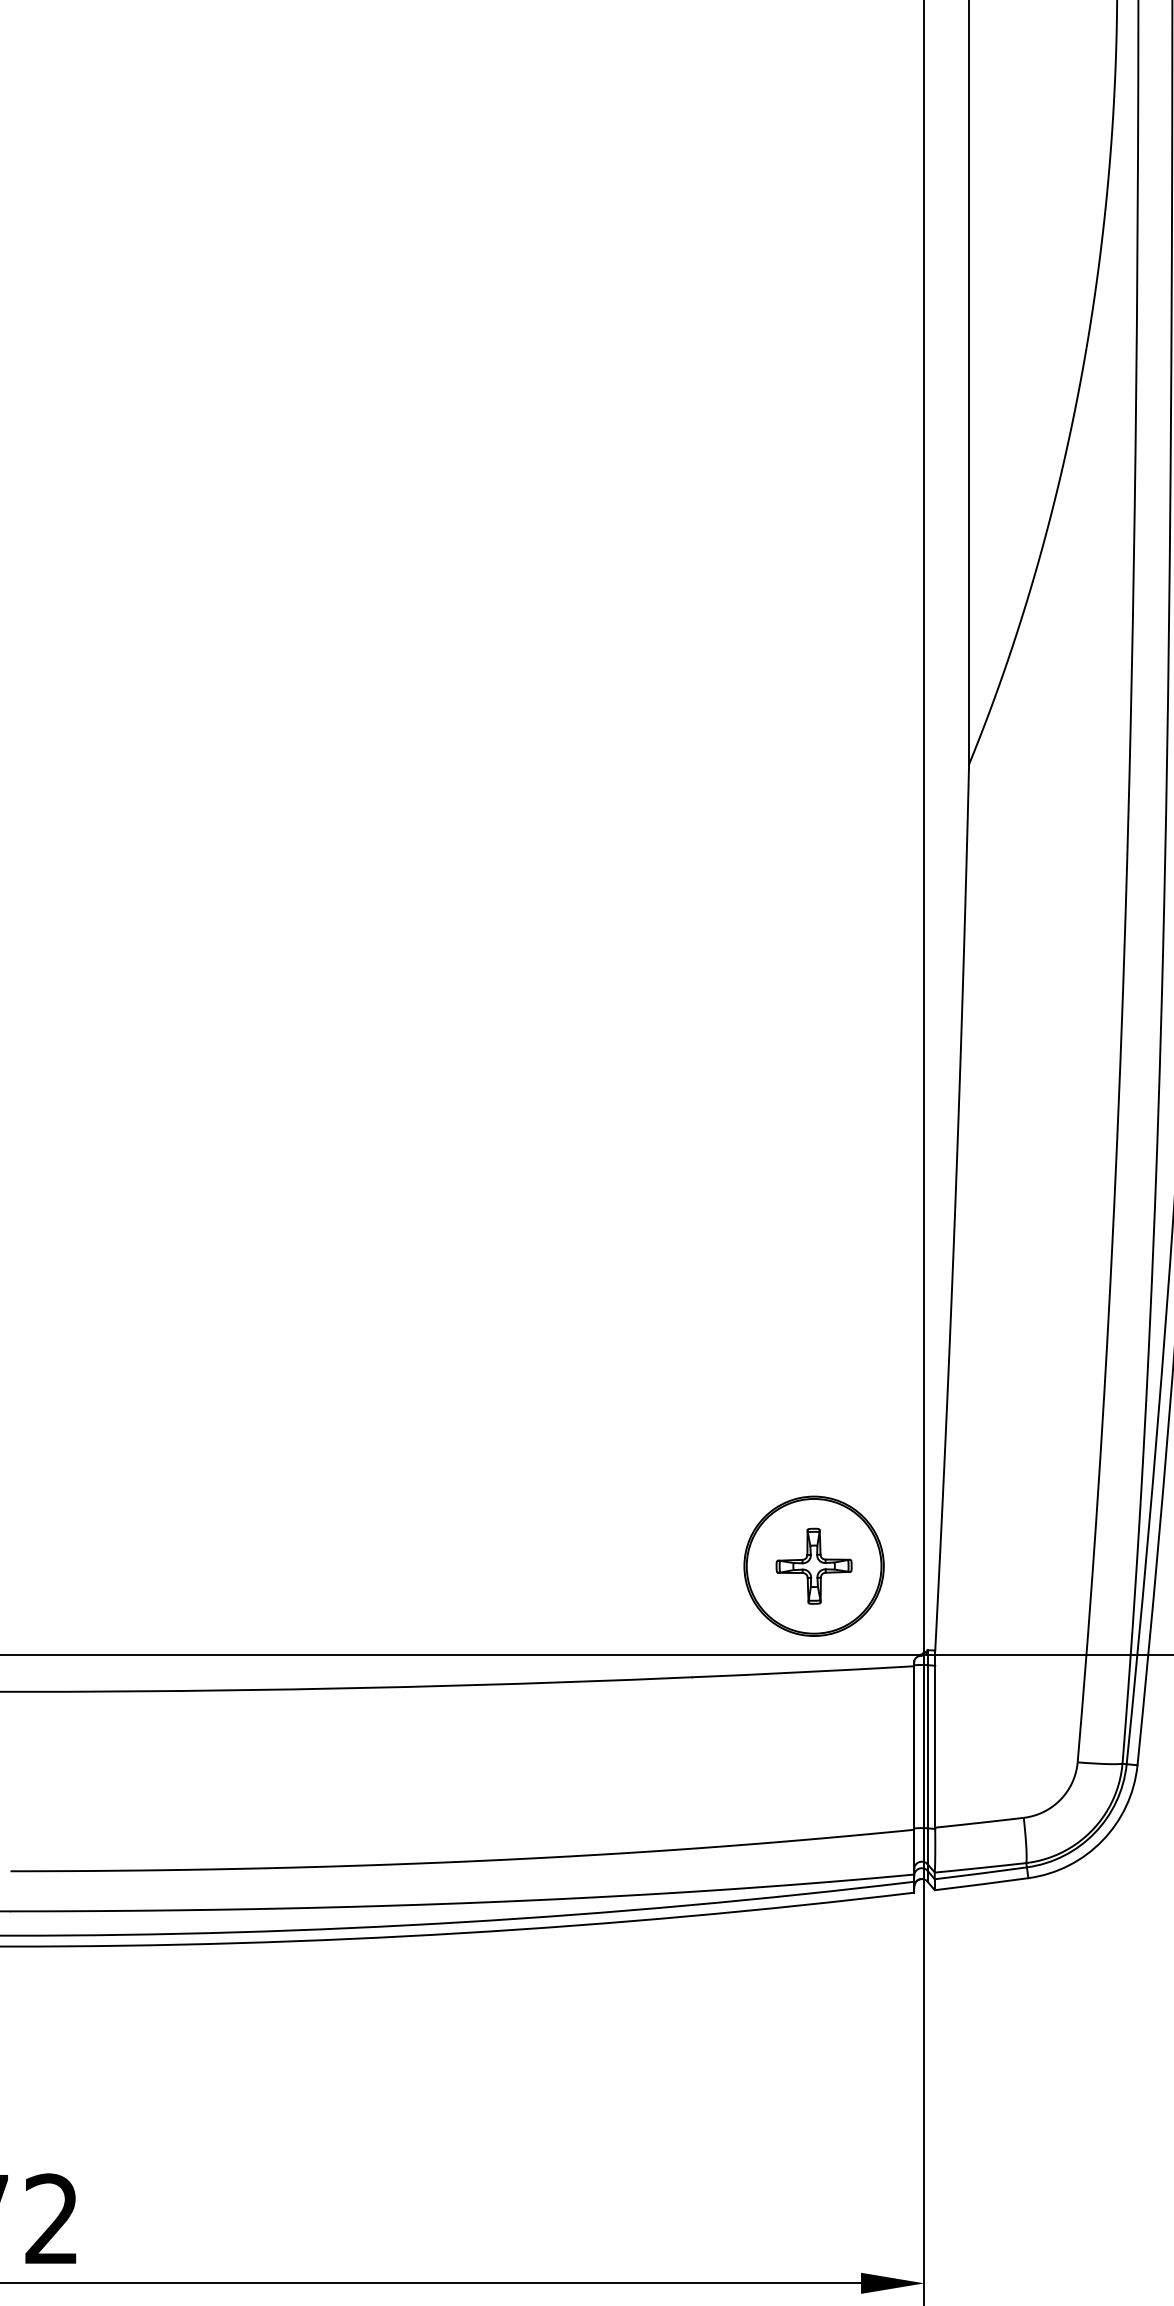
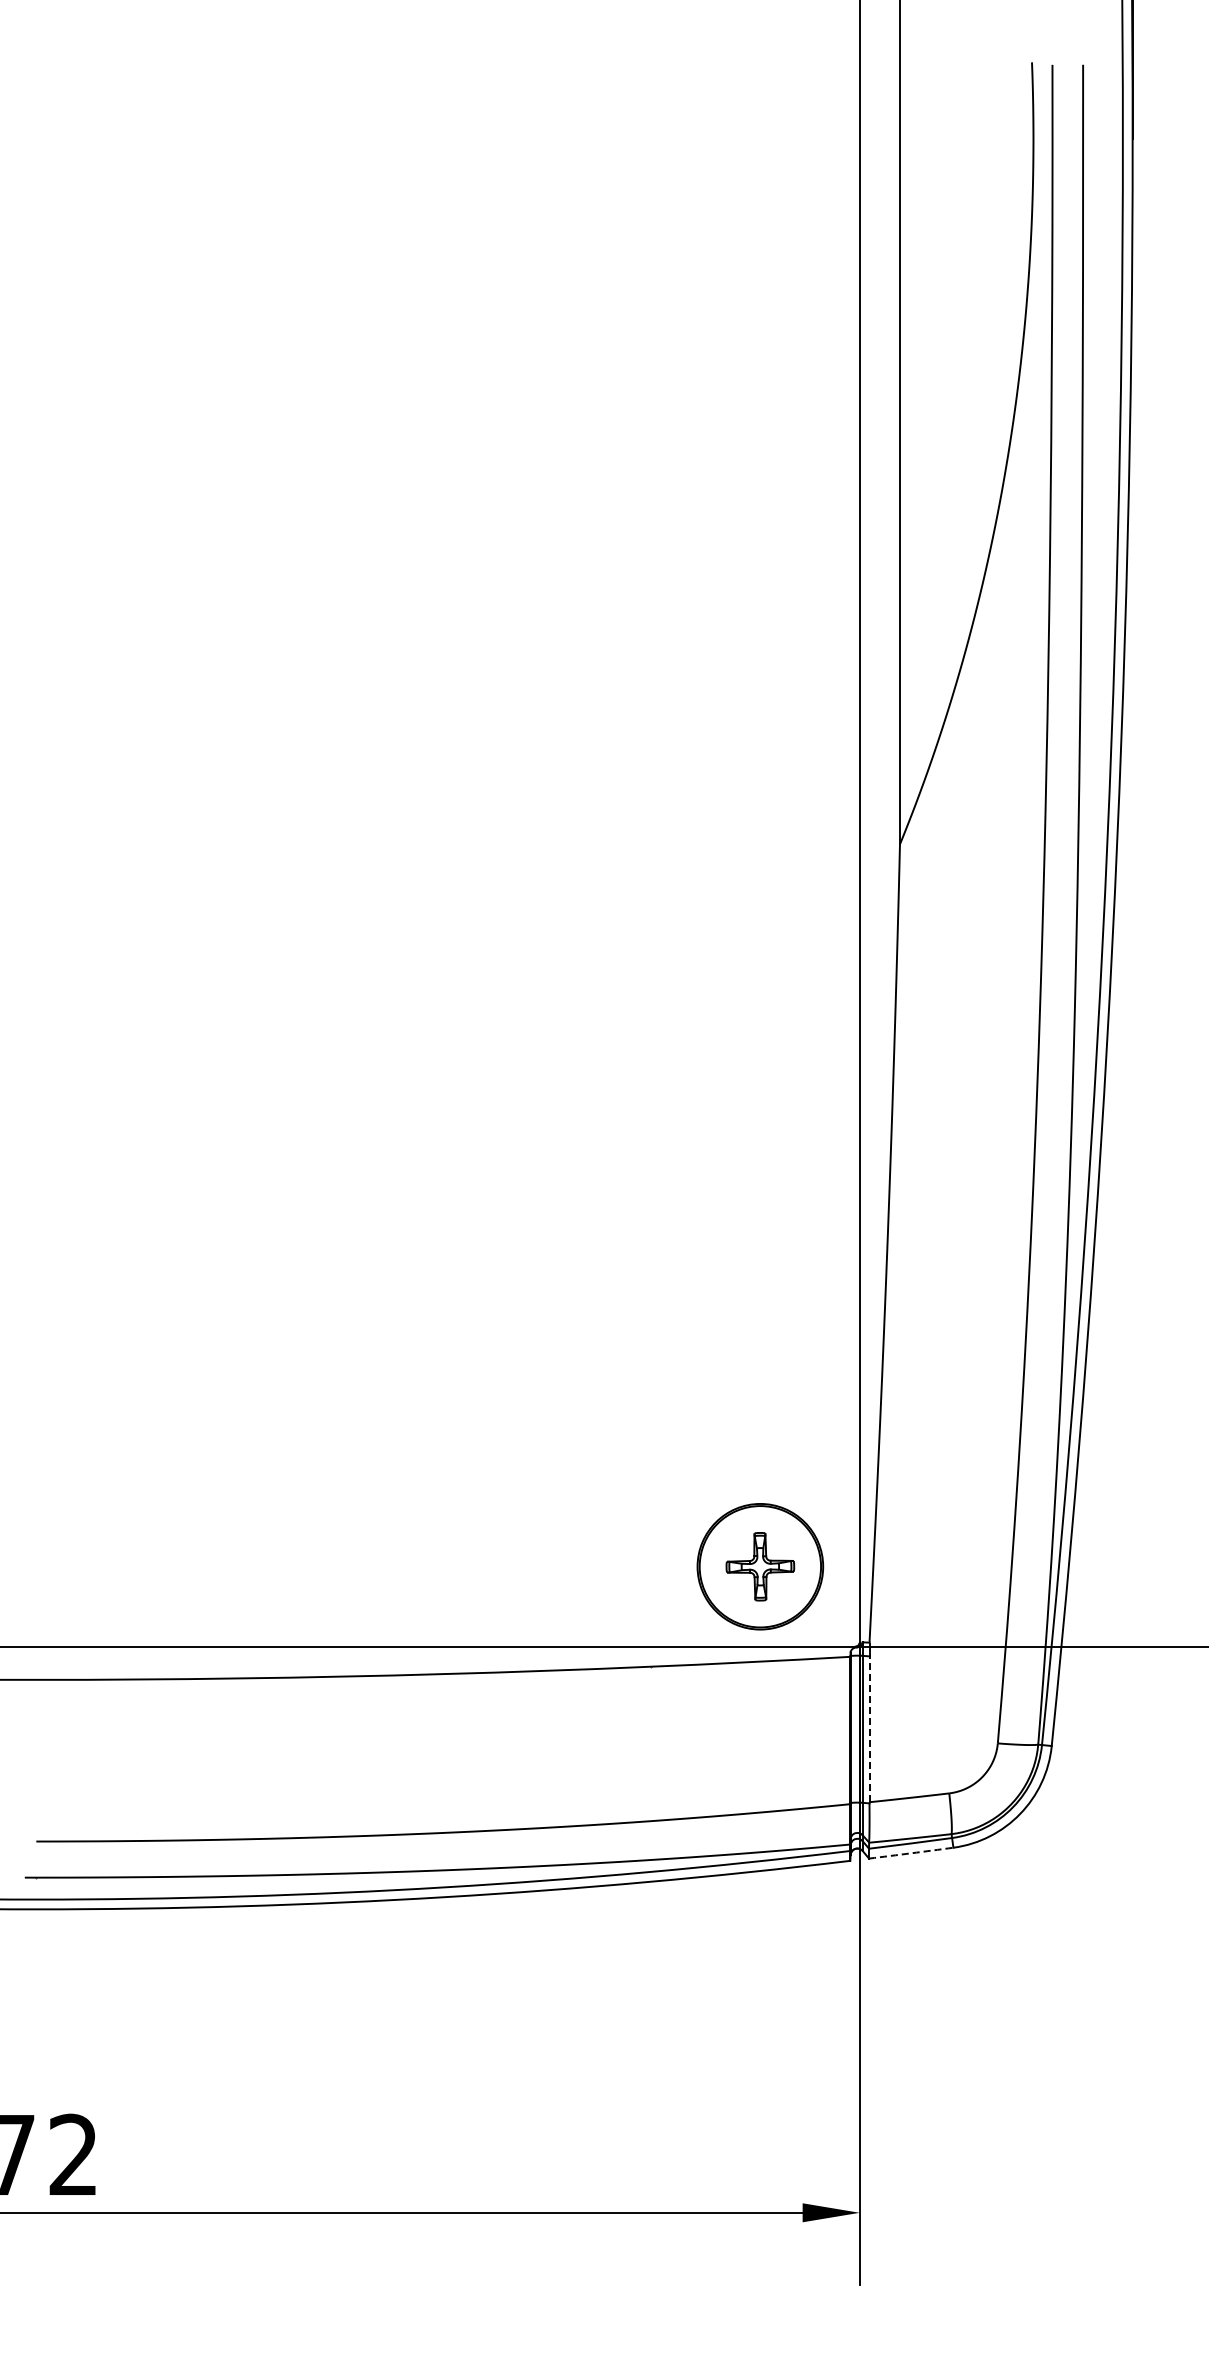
line: (935, 1746) -> (869, 1729), solid -> dashed
arc: (981, 1884) -> (911, 1853), solid -> dashed

